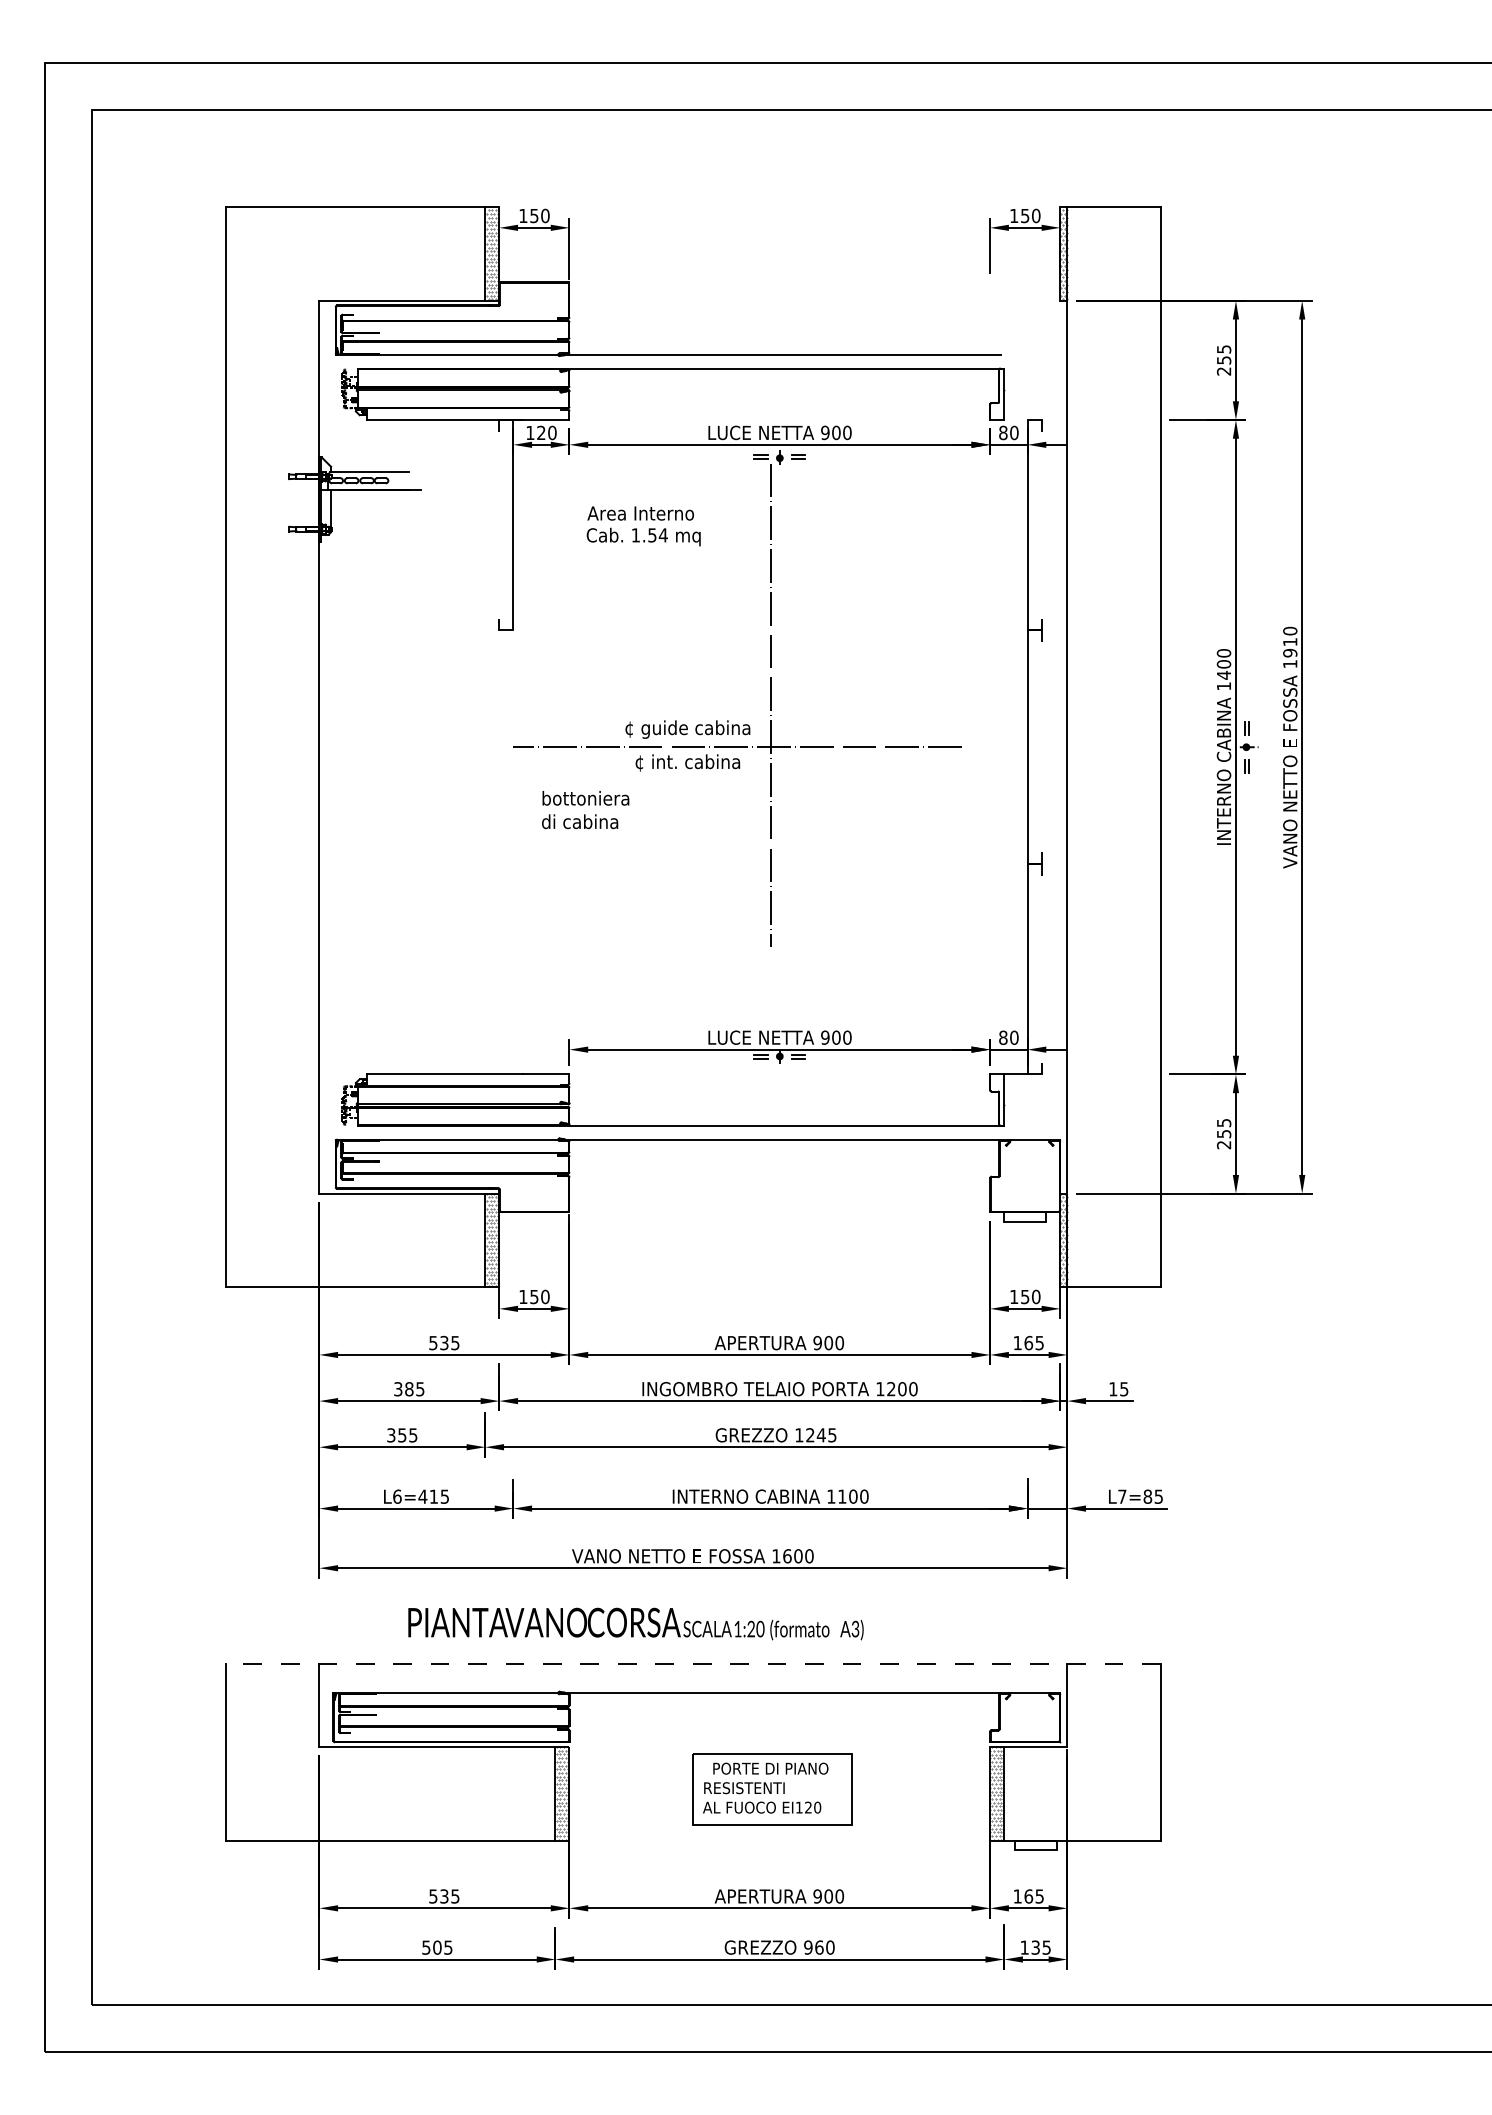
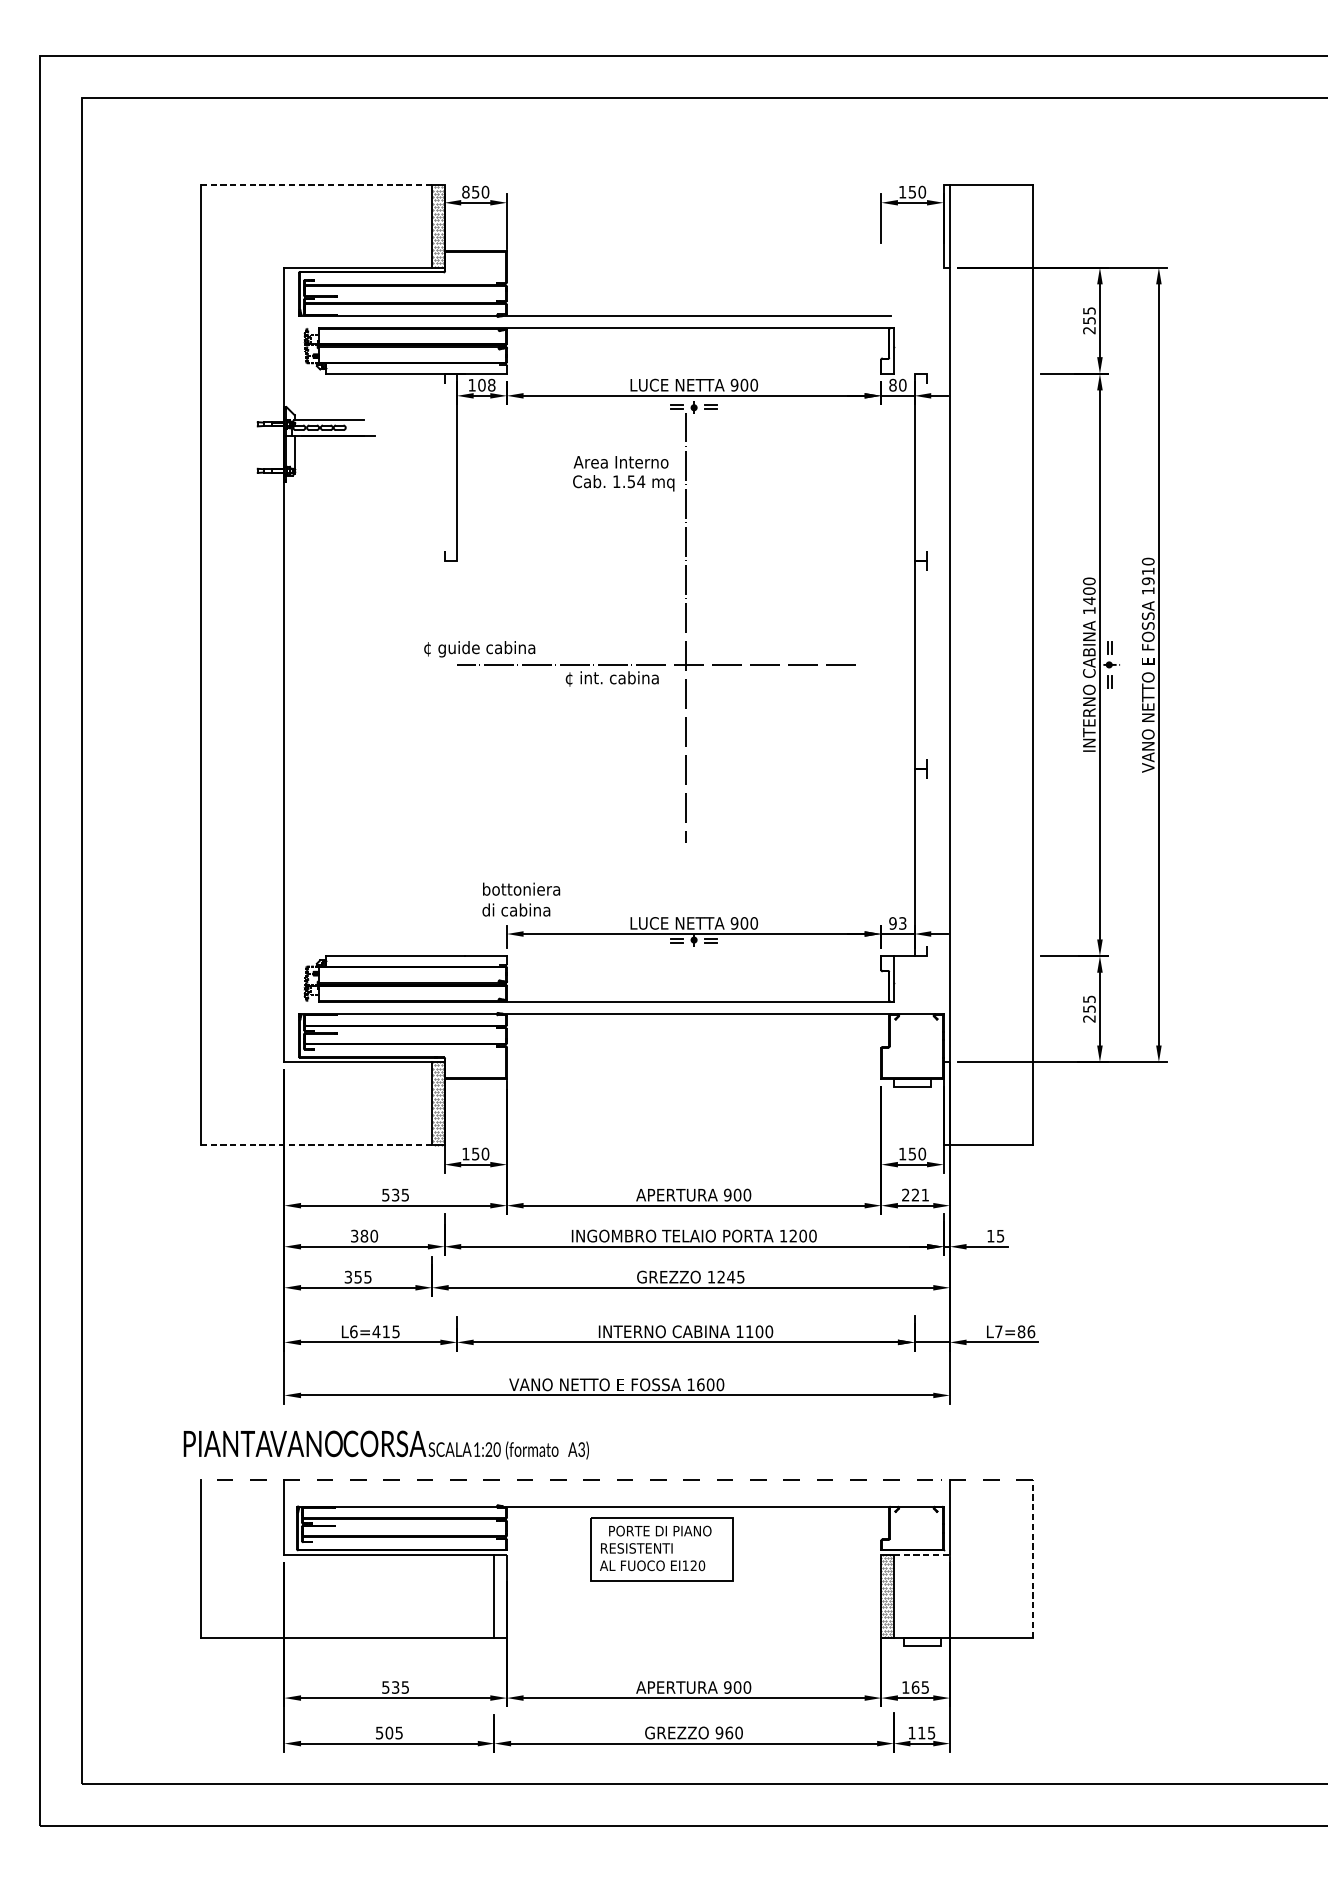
line: (355, 207) -> (316, 184), solid -> dashed
text: (523, 215) -> (466, 191), 150 -> 850
hatch: (1063, 254) -> (946, 226), removed
text: (546, 432) -> (486, 384), 120 -> 108
text: (643, 526) -> (623, 473), moved
text: (687, 729) -> (479, 649), moved
text: (585, 810) -> (521, 900), moved
text: (1008, 1037) -> (897, 923), 80 -> 93
hatch: (1063, 1239) -> (946, 1102), removed
line: (355, 1287) -> (316, 1145), solid -> dashed
text: (1028, 1342) -> (915, 1194), 165 -> 221
text: (420, 1389) -> (374, 1236), 385 -> 380
text: (1158, 1496) -> (1031, 1331), L7=85 -> L7=86
text: (635, 1623) -> (385, 1444), moved
line: (1035, 1747) -> (921, 1554), solid -> dashed
line: (1160, 1751) -> (1032, 1558), solid -> dashed
part: (772, 1789) -> (661, 1549), moved
hatch: (561, 1793) -> (499, 1595), removed
text: (1035, 1947) -> (921, 1732), 135 -> 115

